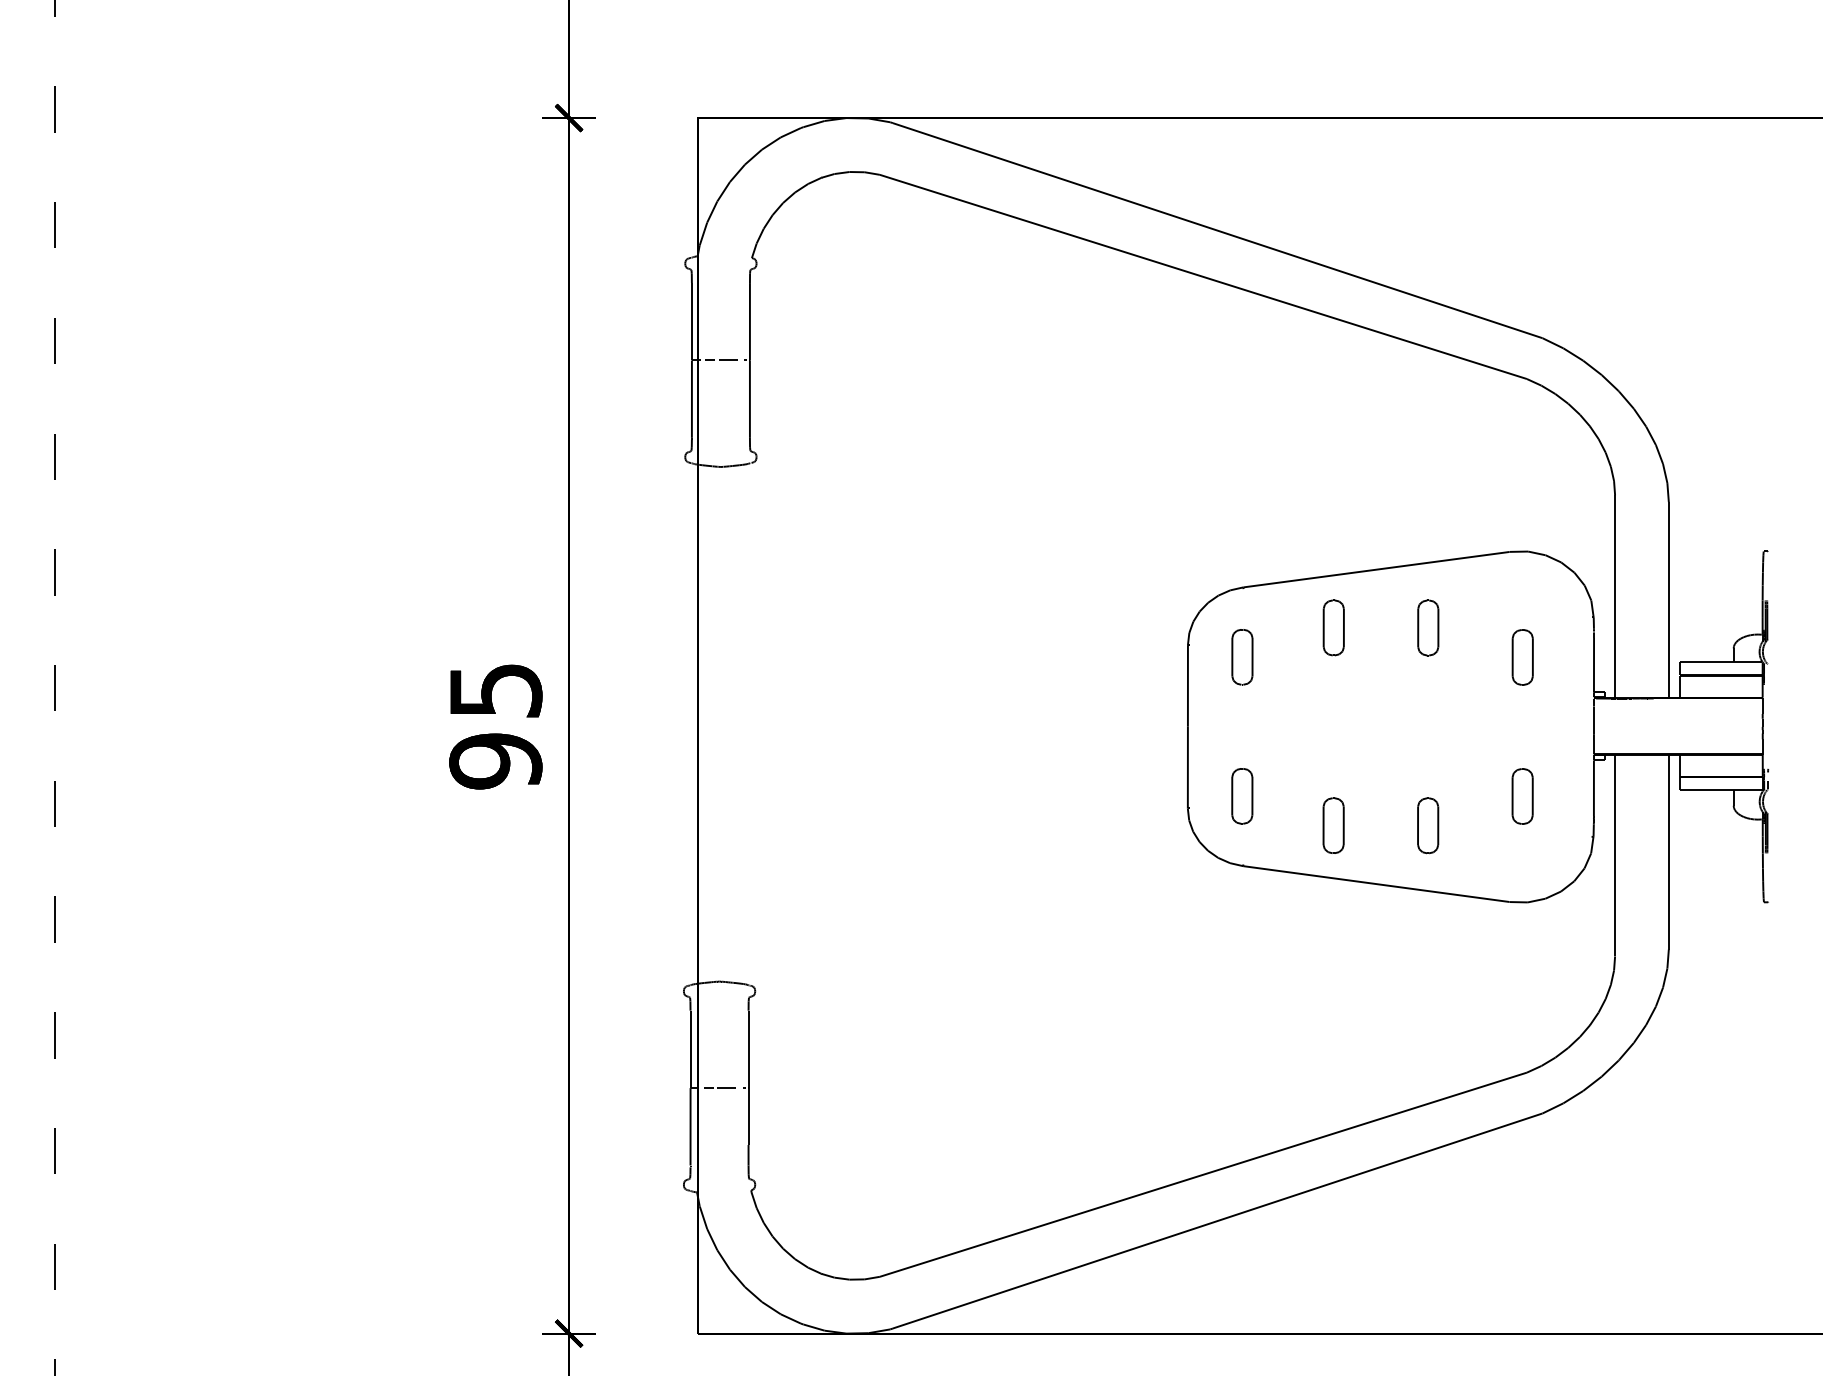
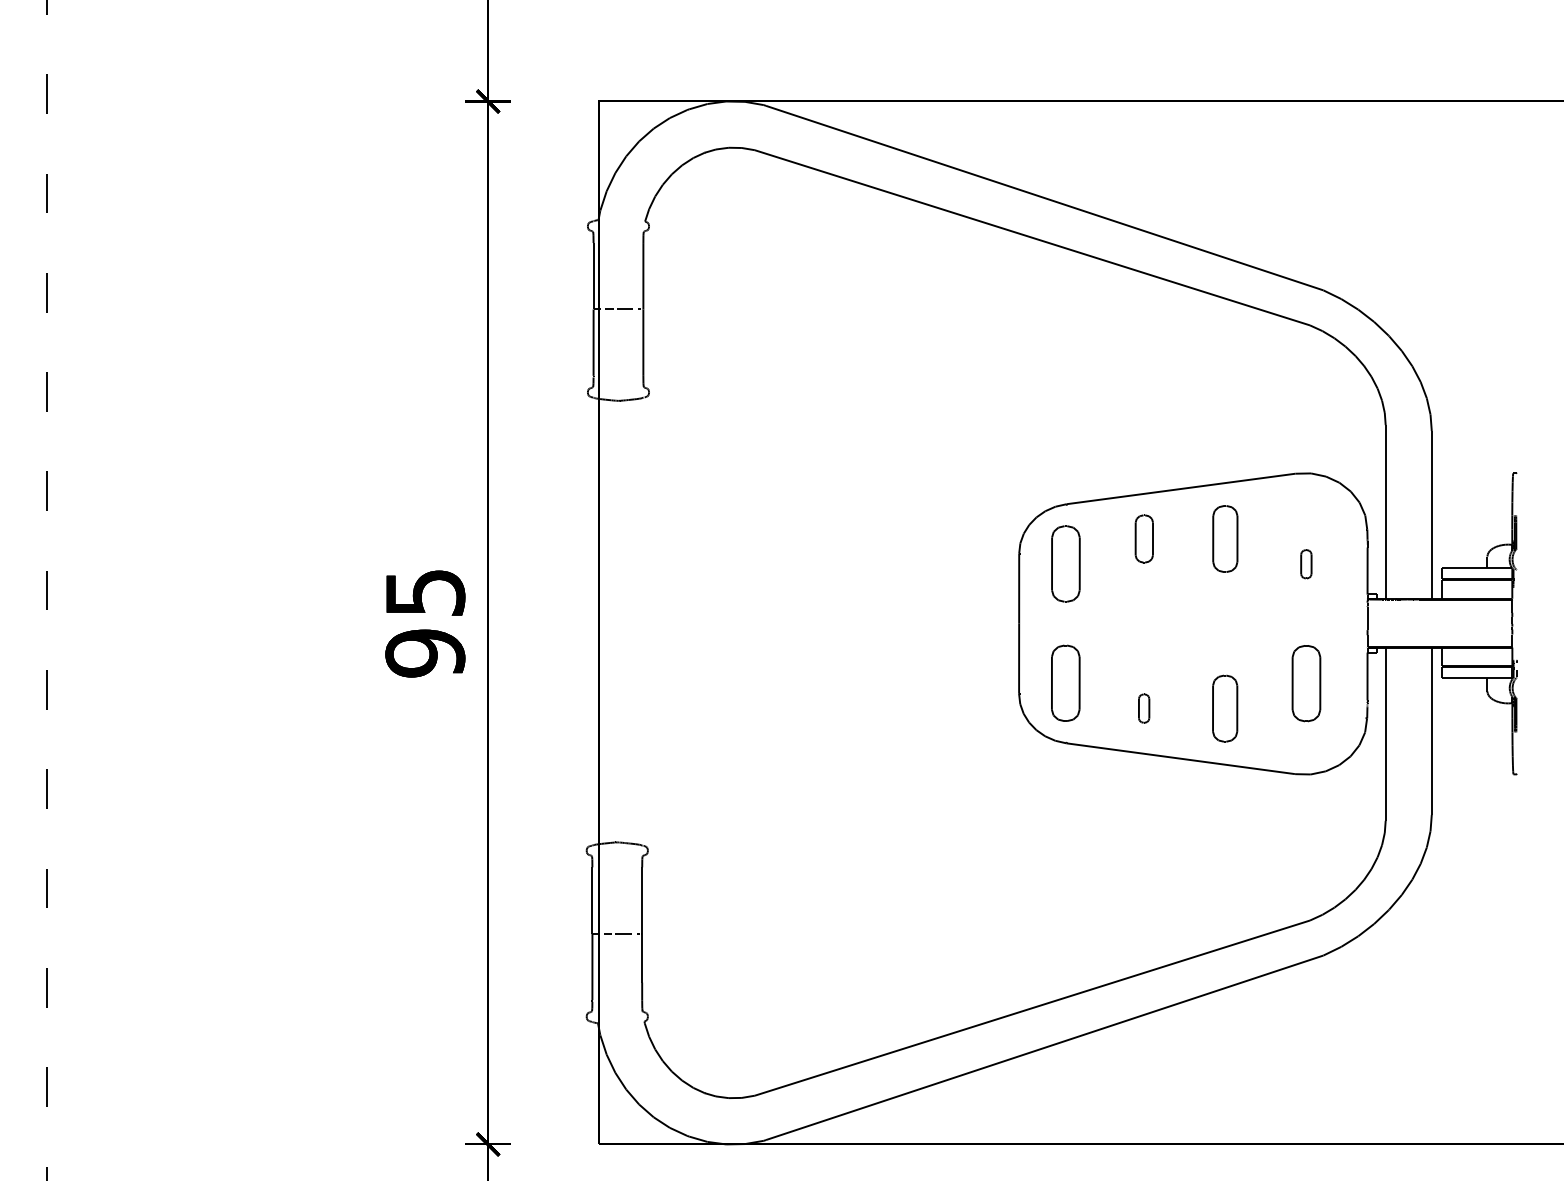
part: (1428, 627) -> (1225, 538), size x1.4
part: (1242, 657) -> (1065, 564), size x1.6
part: (1522, 657) -> (1306, 564), size x0.6
part: (1242, 796) -> (1065, 683), size x1.6
part: (1522, 796) -> (1306, 683), size x1.6
part: (1333, 825) -> (1144, 708), size x0.6
part: (1428, 825) -> (1225, 708), size x1.4

